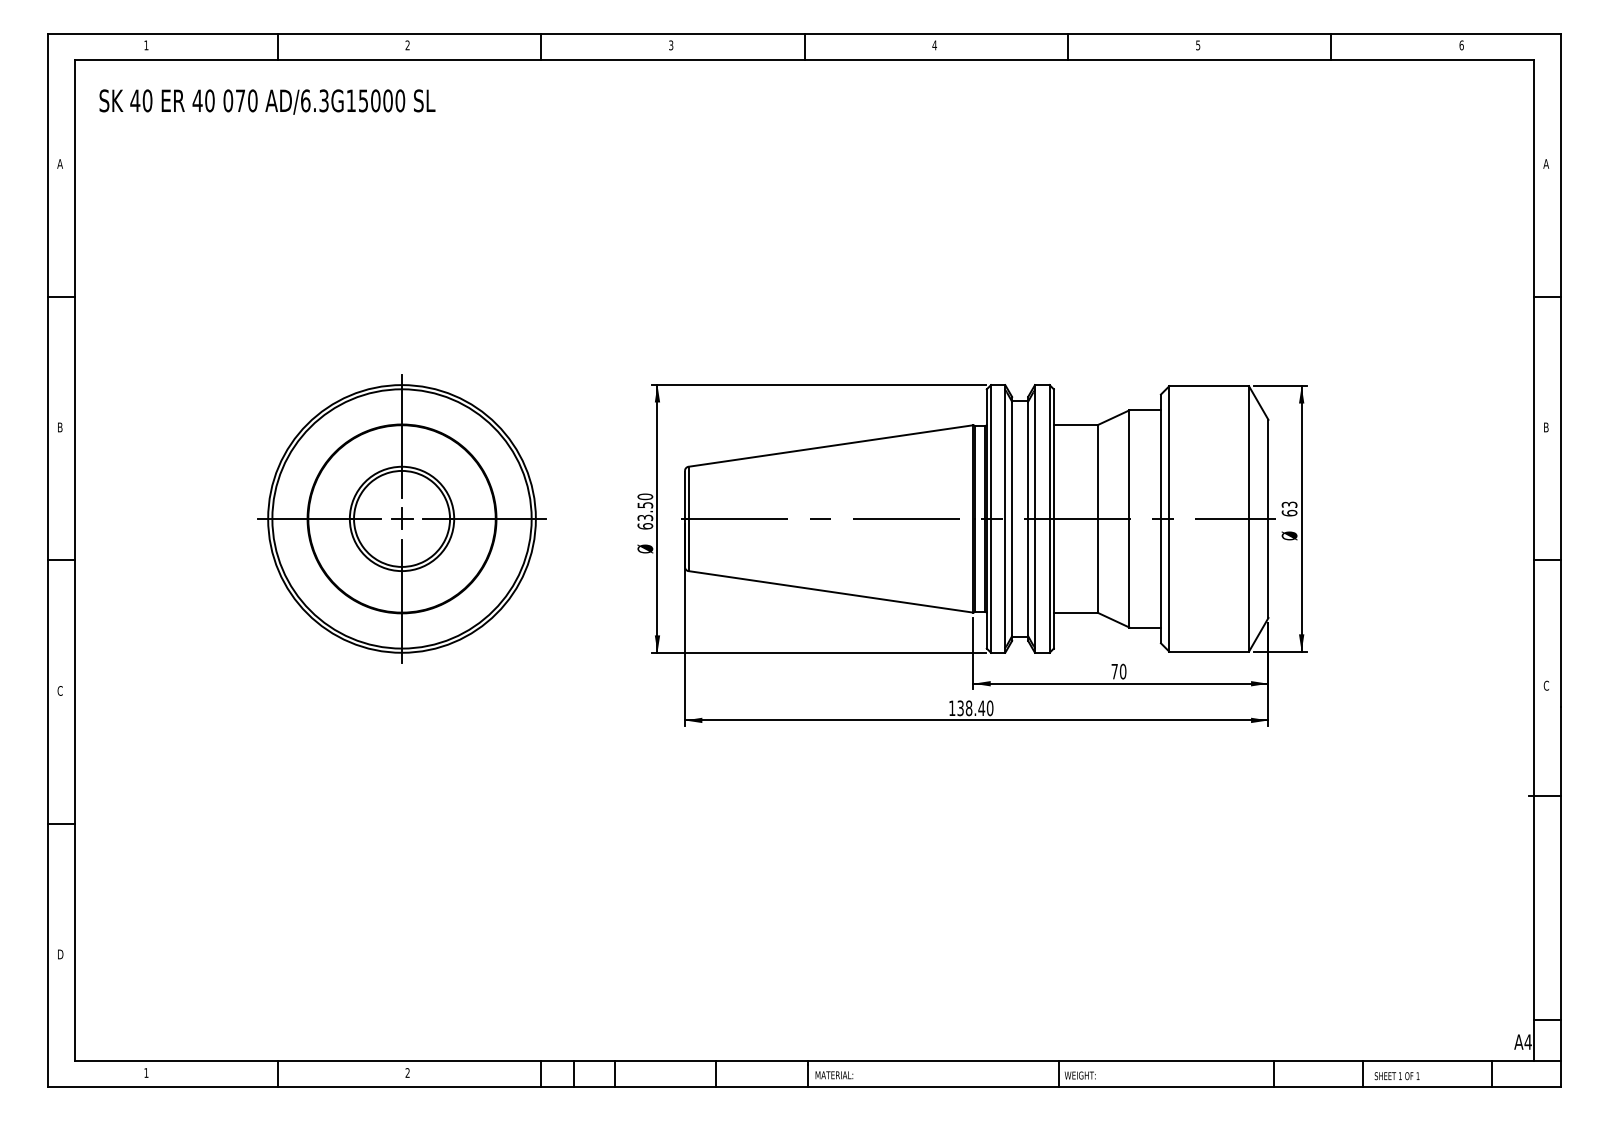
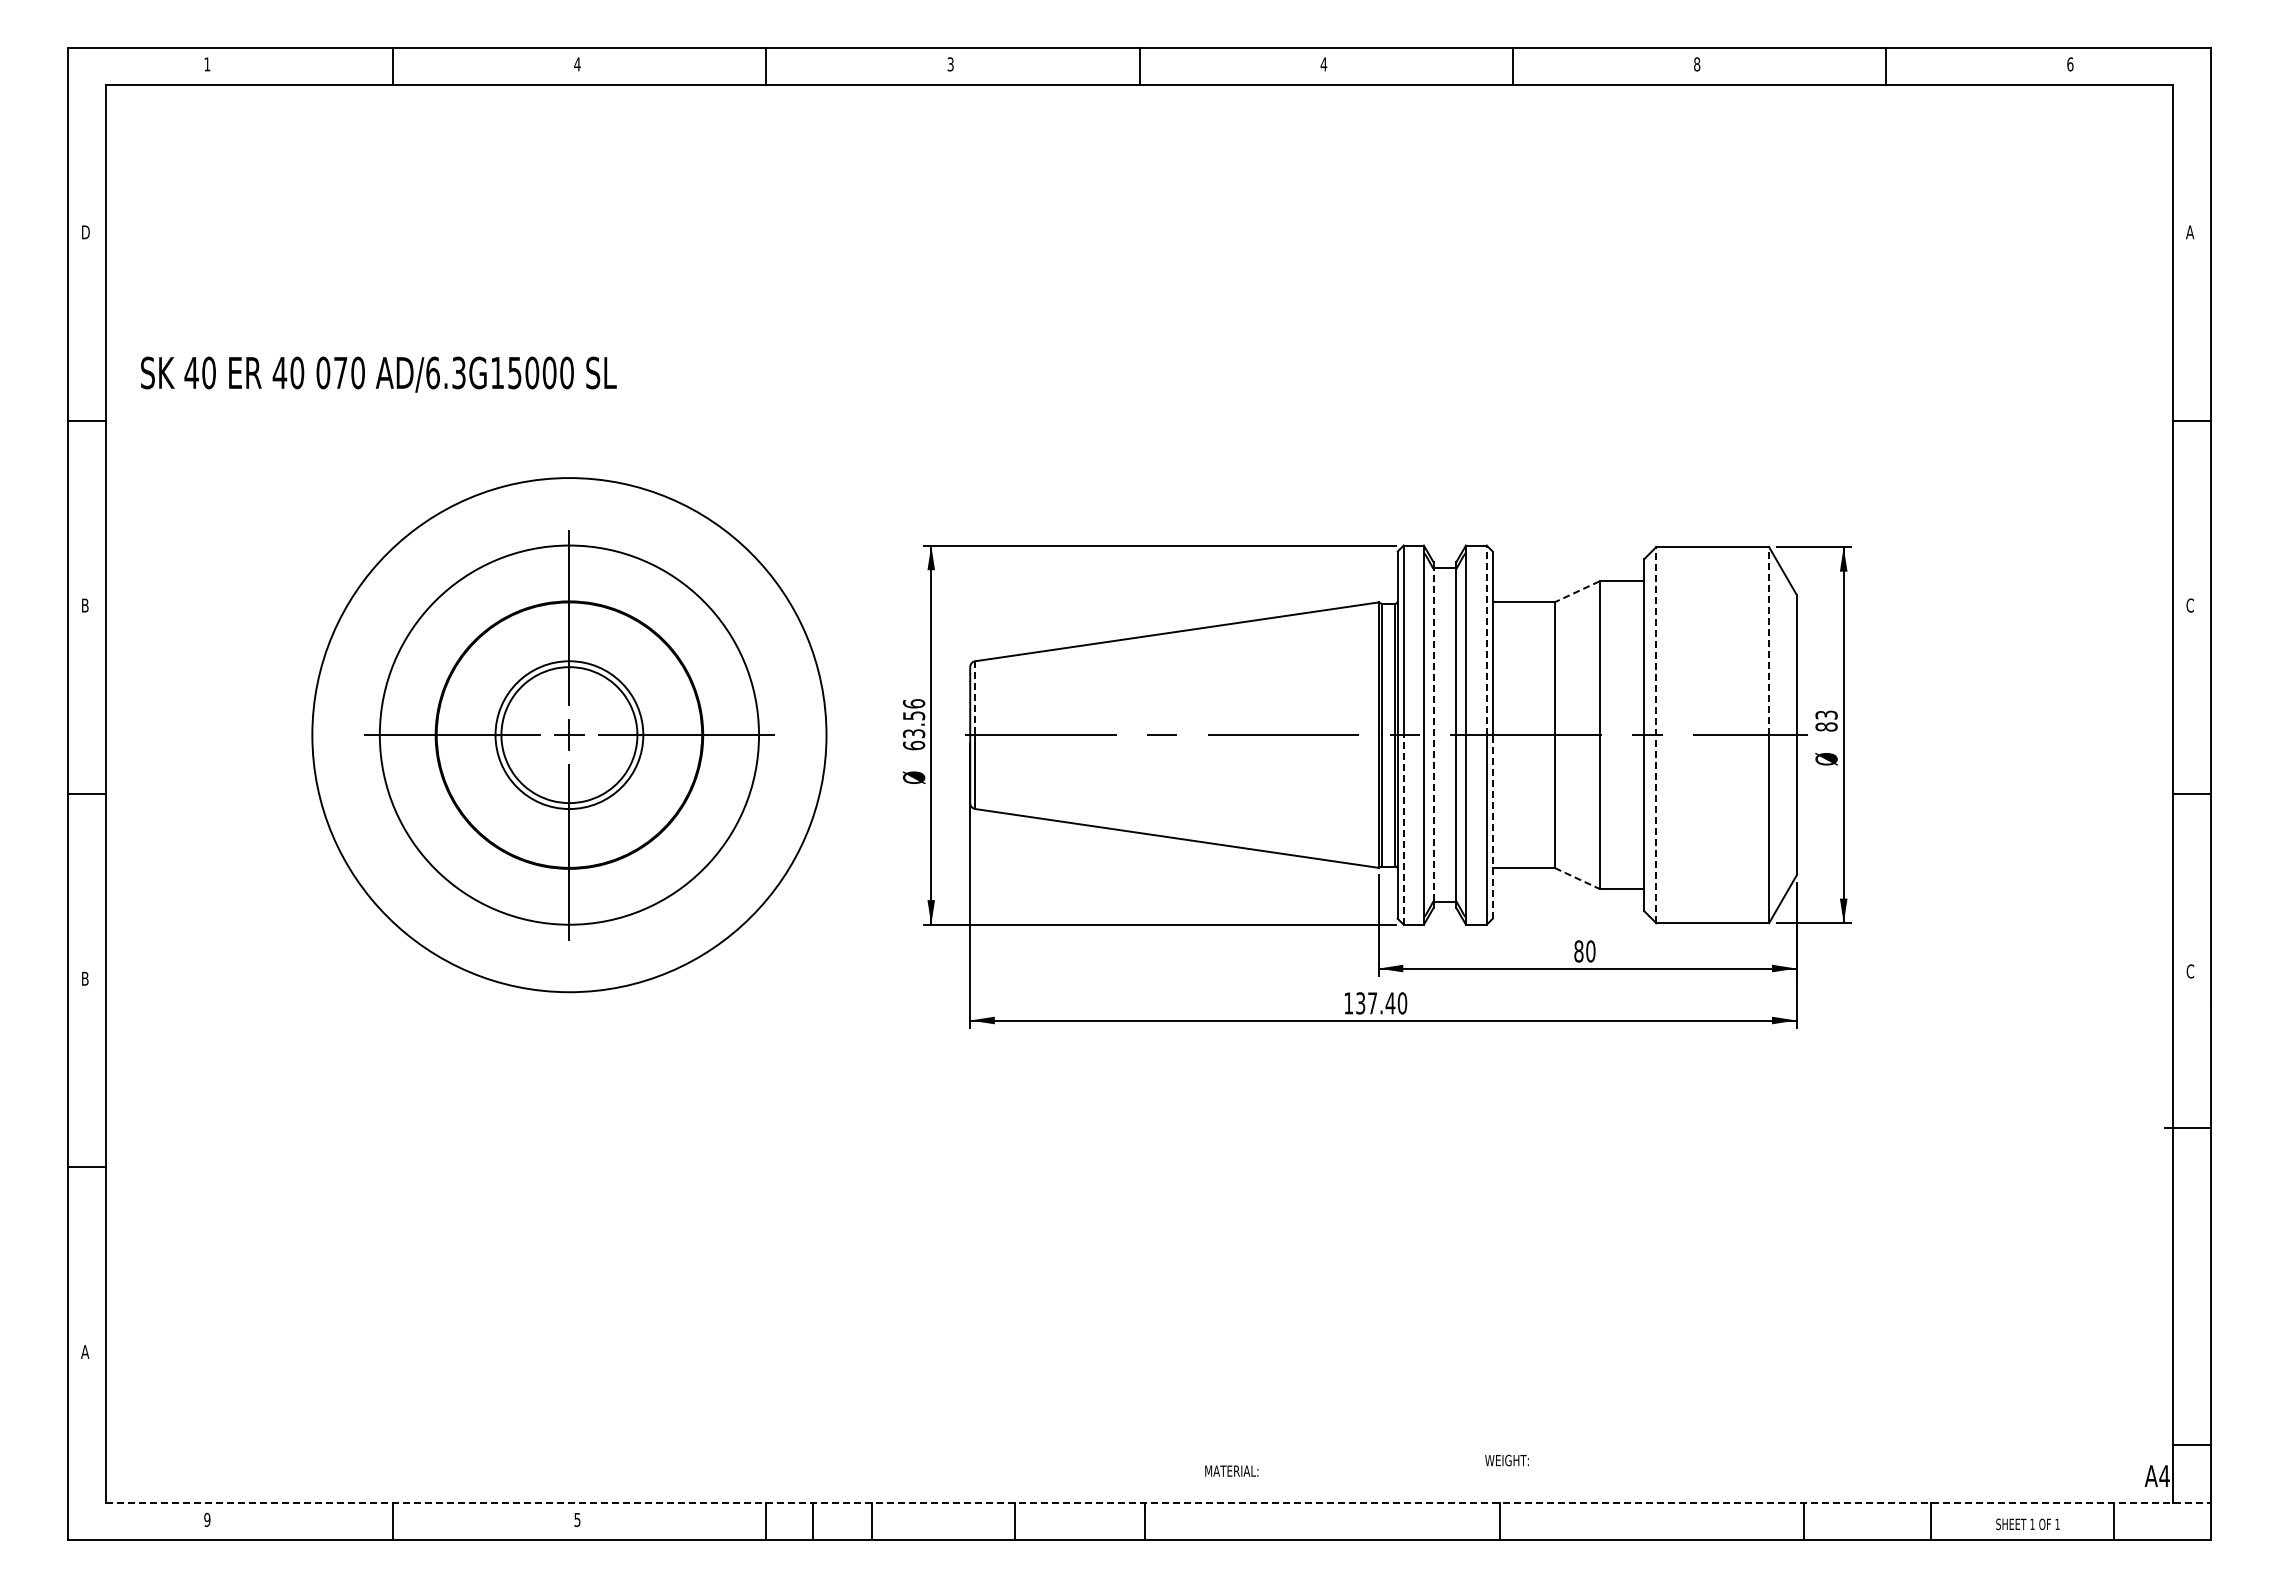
text: (407, 45) -> (577, 64), 2 -> 4
text: (1198, 45) -> (1697, 64), 5 -> 8
text: (267, 101) -> (378, 374), moved
text: (60, 164) -> (85, 232), A -> D
line: (1113, 417) -> (1577, 591), solid -> dashed
text: (1545, 427) -> (2189, 605), B -> C
line: (1049, 452) -> (1486, 640), solid -> dashed
line: (1249, 452) -> (1769, 640), solid -> dashed
line: (688, 493) -> (975, 698), solid -> dashed
text: (644, 496) -> (913, 703), 63.50 -> 63.56
text: (1289, 512) -> (1826, 726), 63 -> 83
circle: (402, 518) -> (569, 734), size x1.4
line: (1012, 518) -> (1433, 734), solid -> dashed
line: (1169, 518) -> (1656, 734), solid -> dashed
line: (1053, 583) -> (1492, 826), solid -> dashed
line: (990, 585) -> (1403, 829), solid -> dashed
line: (1113, 620) -> (1577, 878), solid -> dashed
text: (1114, 671) -> (1578, 951), 70 -> 80
text: (59, 690) -> (84, 978), C -> B
text: (968, 708) -> (1372, 1003), 138.40 -> 137.40
text: (60, 954) -> (85, 1351), D -> A
line: (817, 1061) -> (1158, 1503), solid -> dashed
text: (146, 1072) -> (207, 1519), 1 -> 9
text: (407, 1072) -> (577, 1519), 2 -> 5
text: (834, 1074) -> (1231, 1470), moved
text: (1079, 1075) -> (1506, 1460), moved
text: (1396, 1076) -> (2027, 1524), moved

